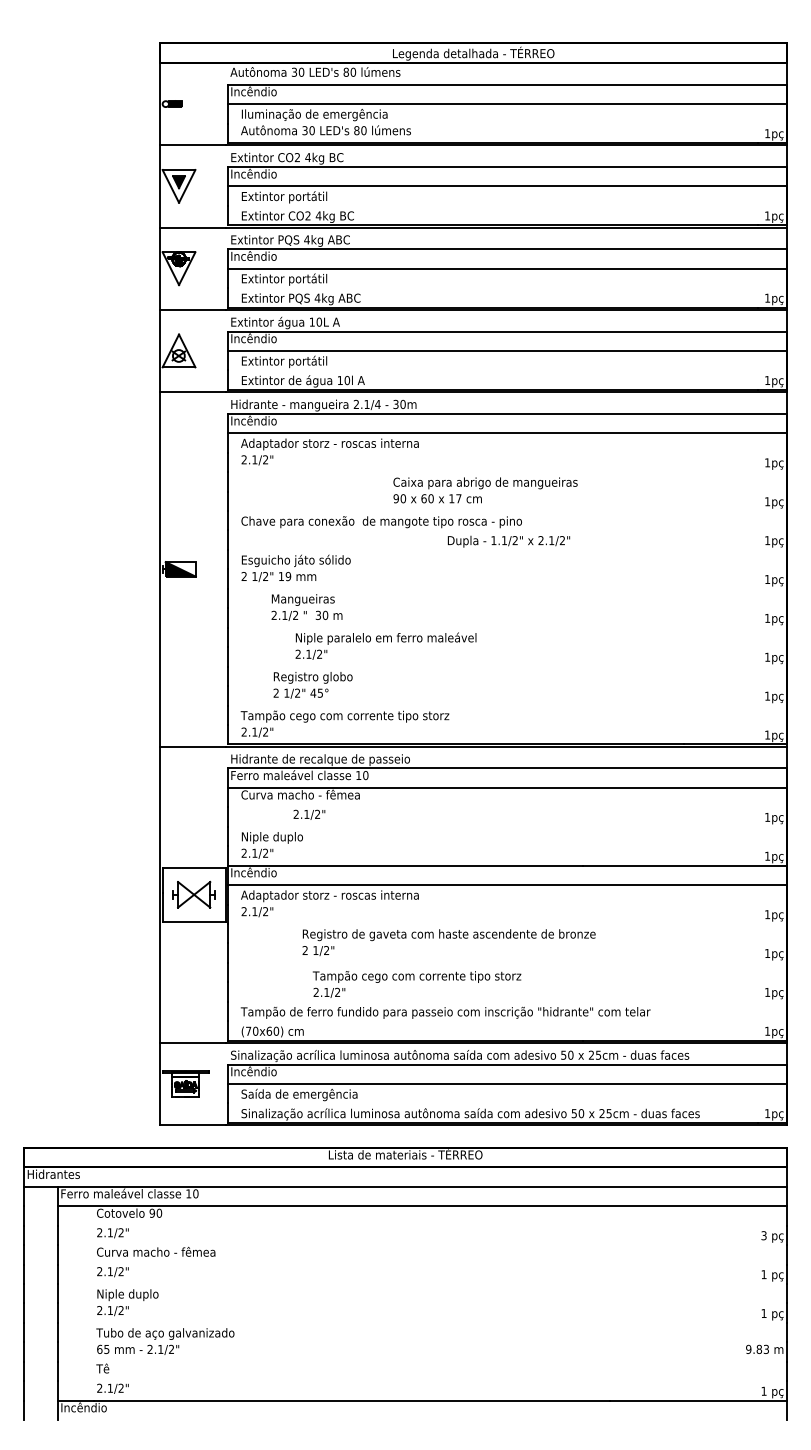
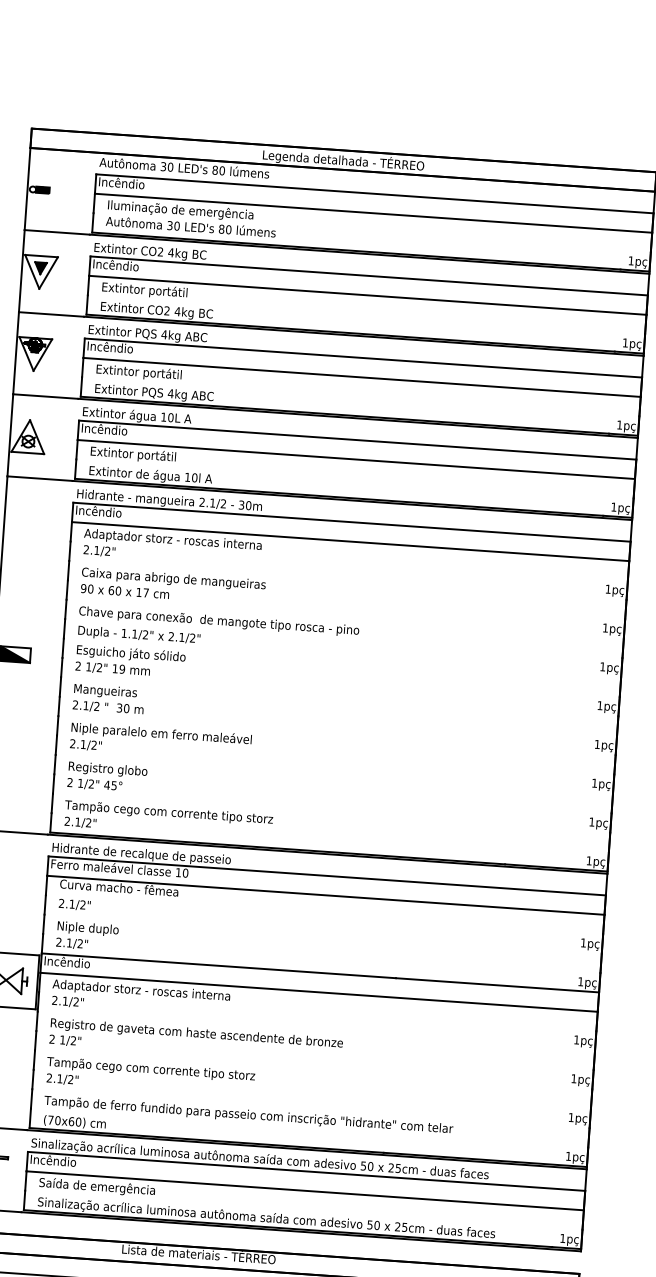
text: (377, 403) -> (223, 502), 2.1/4 -> 2.1/2
text: (485, 490) -> (173, 586), moved
text: (508, 541) -> (138, 635), moved
text: (306, 607) -> (108, 699), moved
text: (385, 645) -> (160, 741), moved
text: (312, 685) -> (106, 777), moved
text: (309, 814) -> (74, 904), moved
text: (448, 942) -> (195, 1041), moved
text: (416, 984) -> (150, 1077), moved

